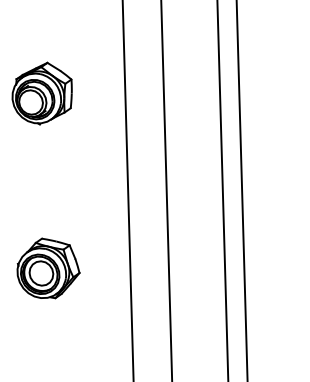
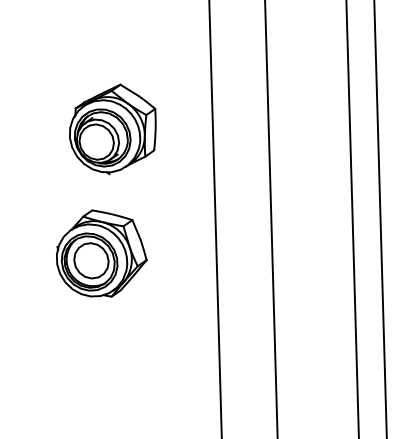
part: (41, 93) -> (111, 129), moved
part: (48, 268) -> (101, 253), moved

